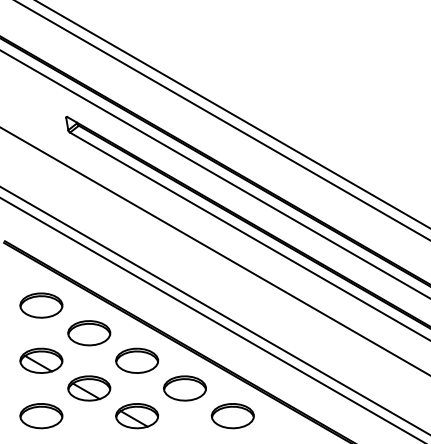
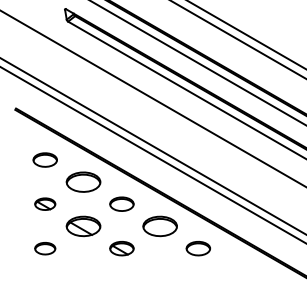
part: (41, 305) -> (45, 160), size x0.7
part: (41, 360) -> (45, 204), size x0.6
part: (137, 360) -> (122, 204), size x0.7
part: (41, 416) -> (45, 248), size x0.6
part: (137, 416) -> (122, 248), size x0.7
part: (232, 416) -> (198, 248), size x0.7

